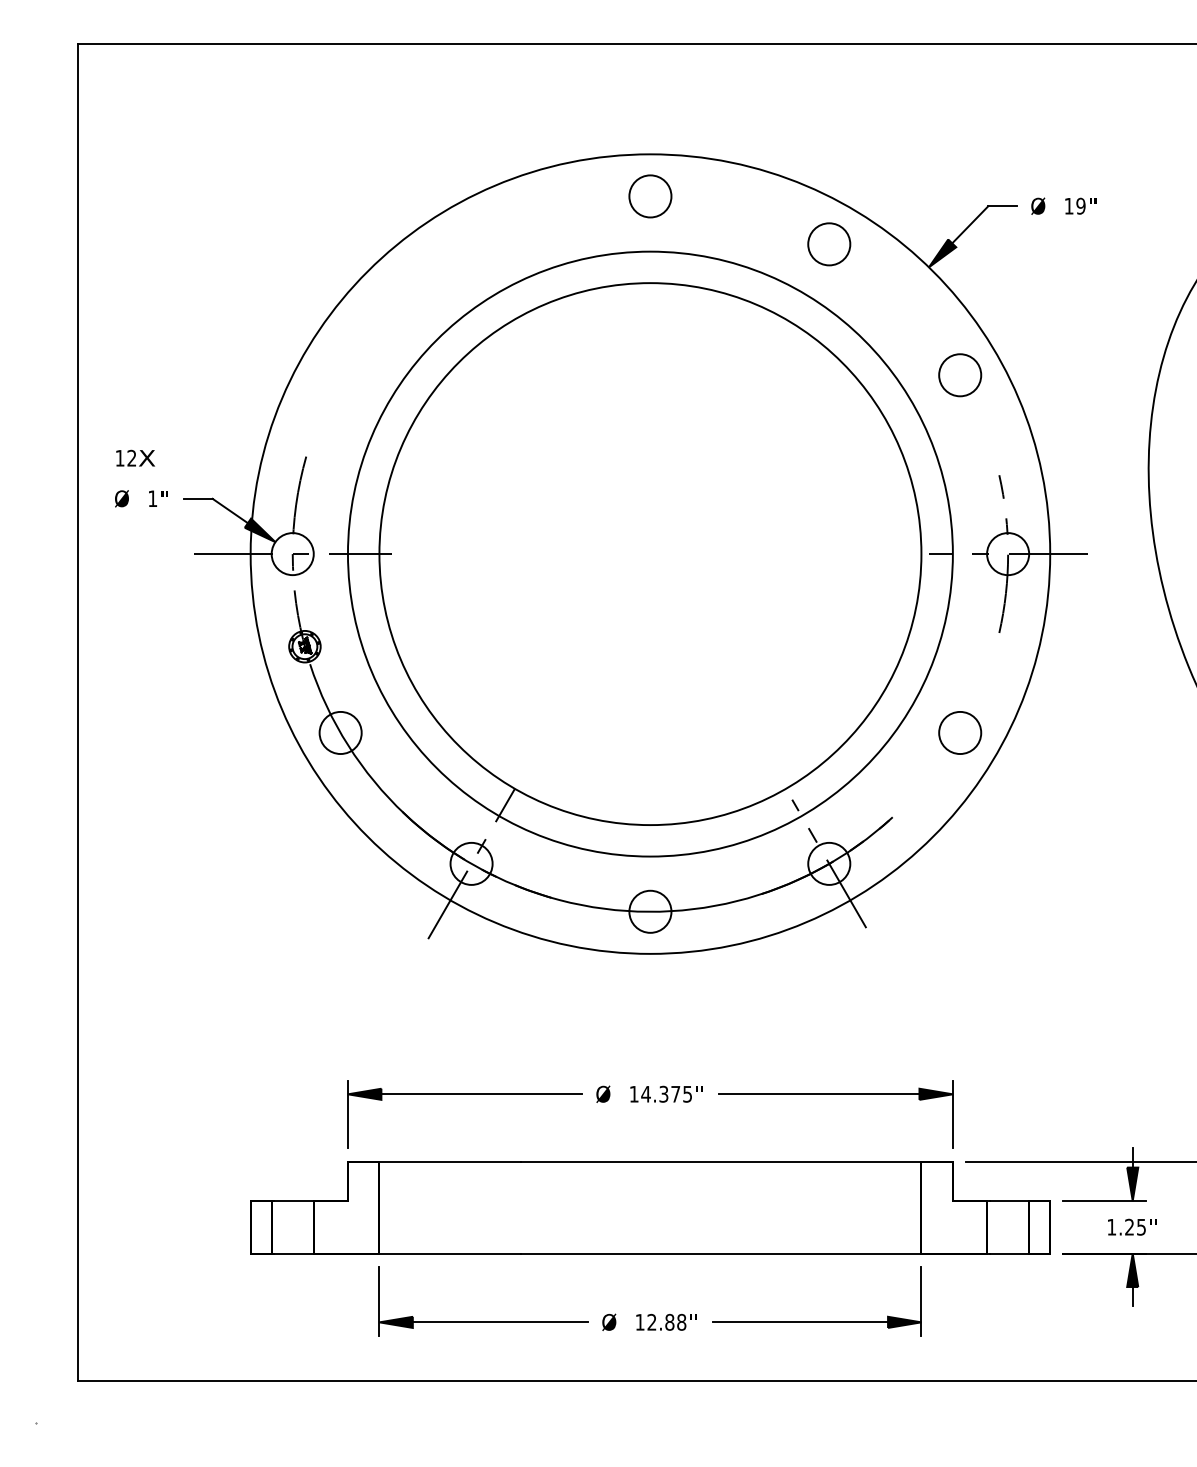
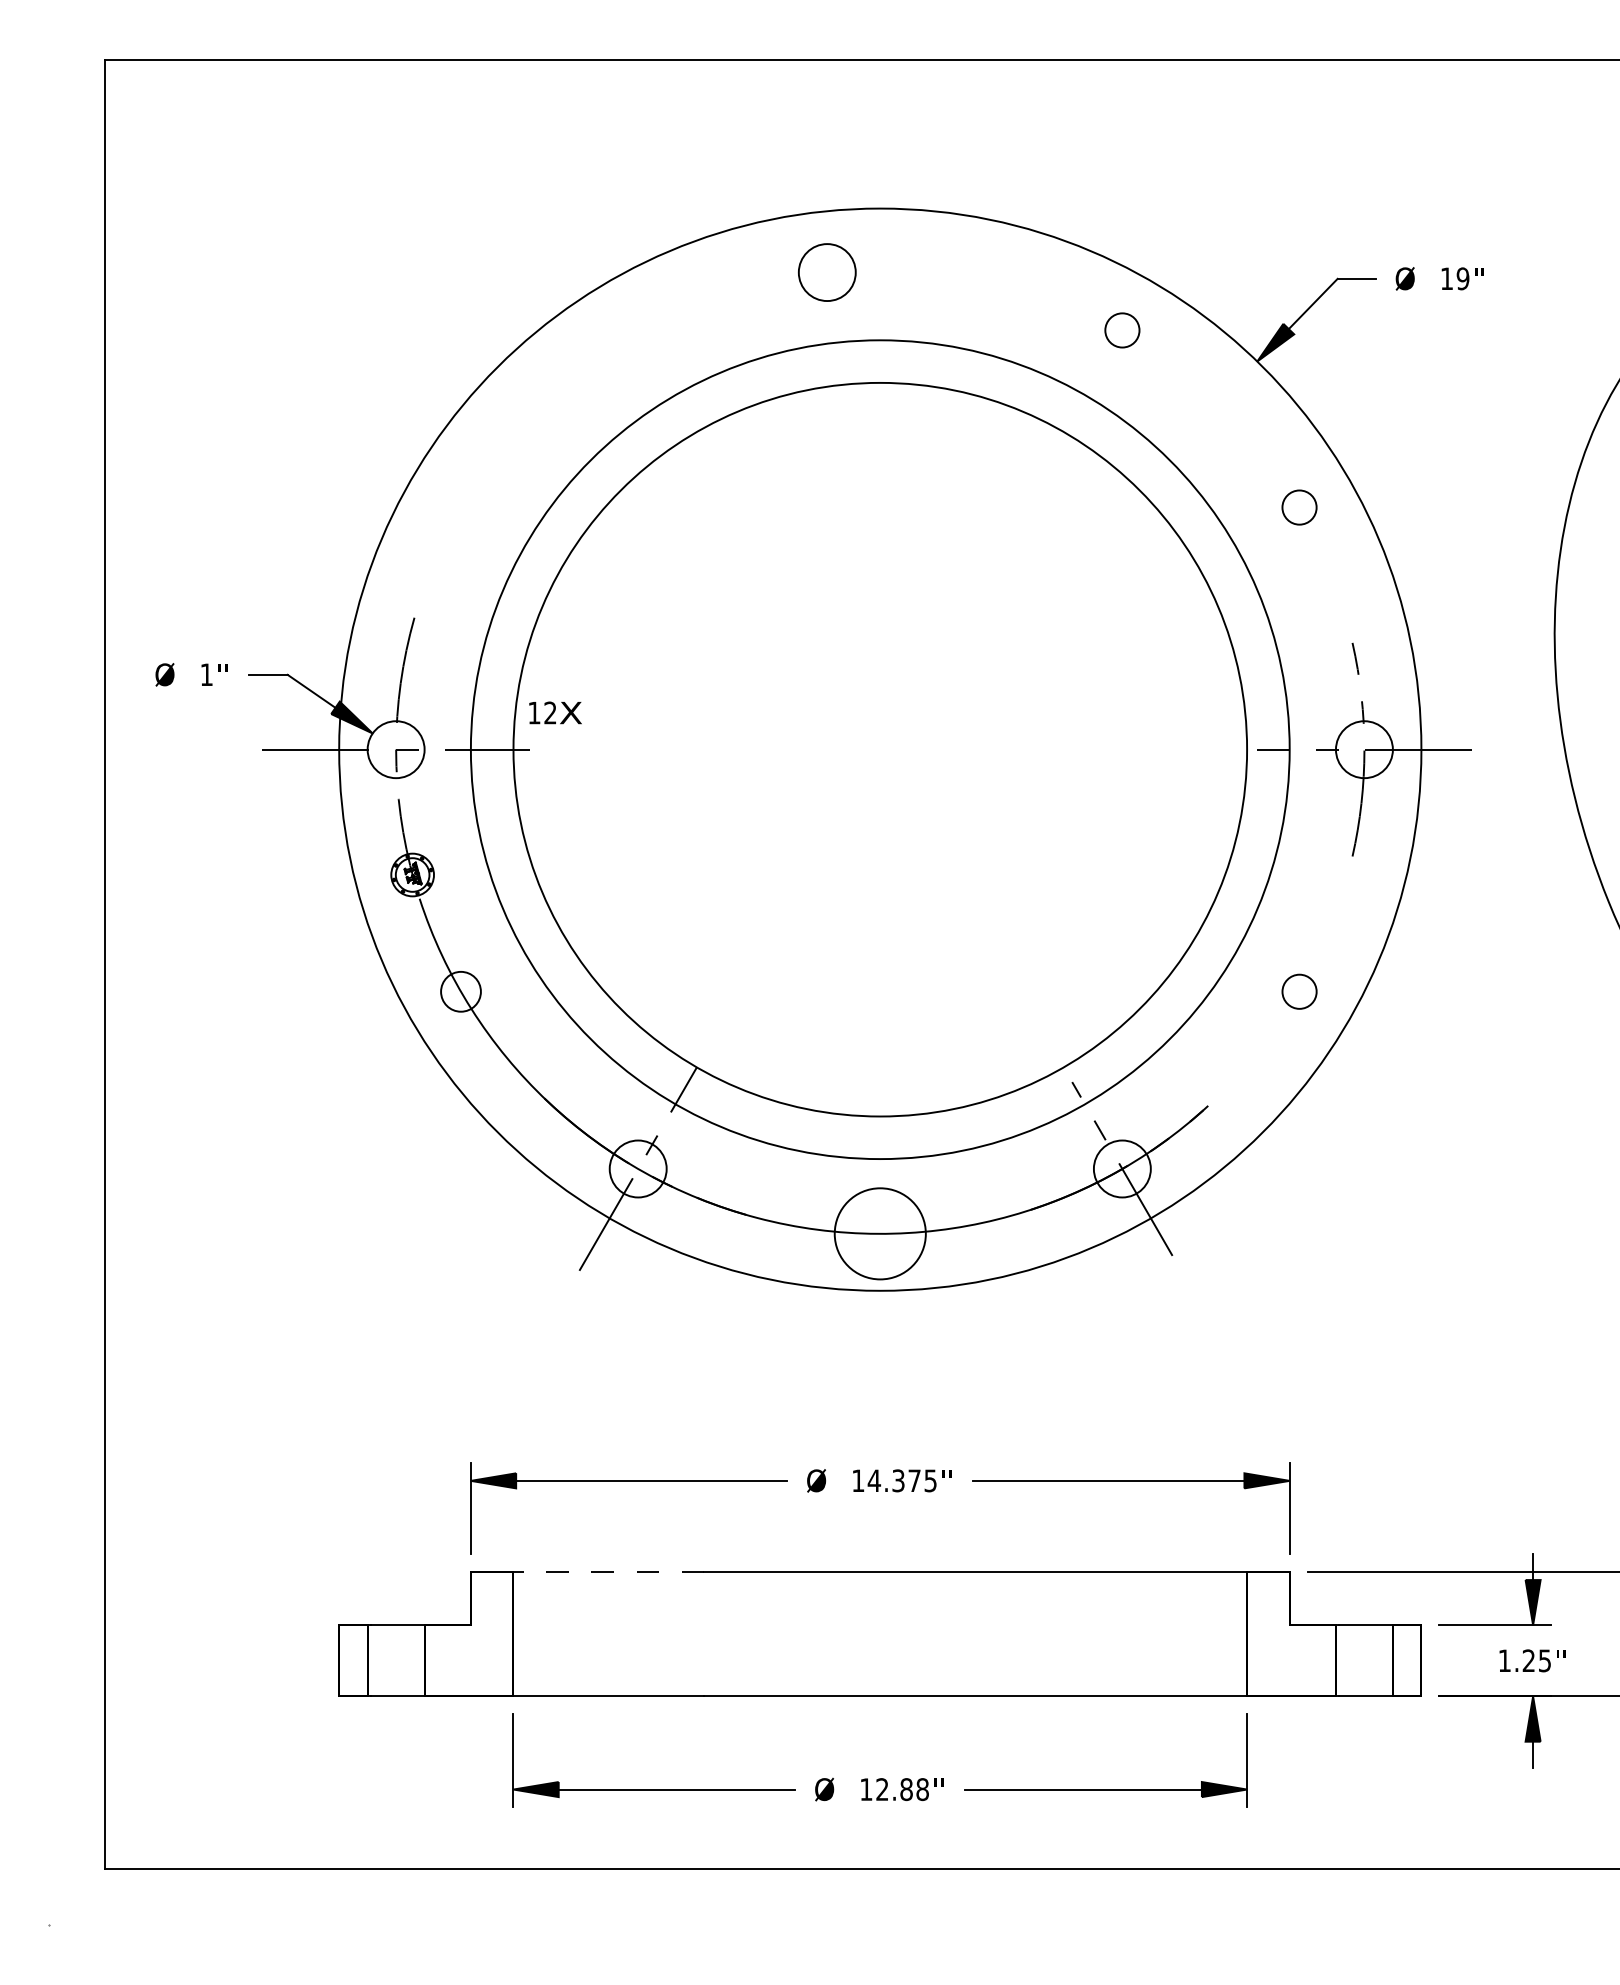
circle: (650, 196) -> (827, 272), moved
circle: (829, 244) -> (1122, 330), size x0.6
circle: (960, 375) -> (1299, 507), size x0.6
text: (135, 457) -> (555, 712), moved
circle: (340, 732) -> (460, 991), size x0.7
circle: (960, 732) -> (1299, 991), size x0.6
circle: (649, 911) -> (879, 1233), size x1.6
line: (449, 1161) -> (608, 1571), solid -> dashed

